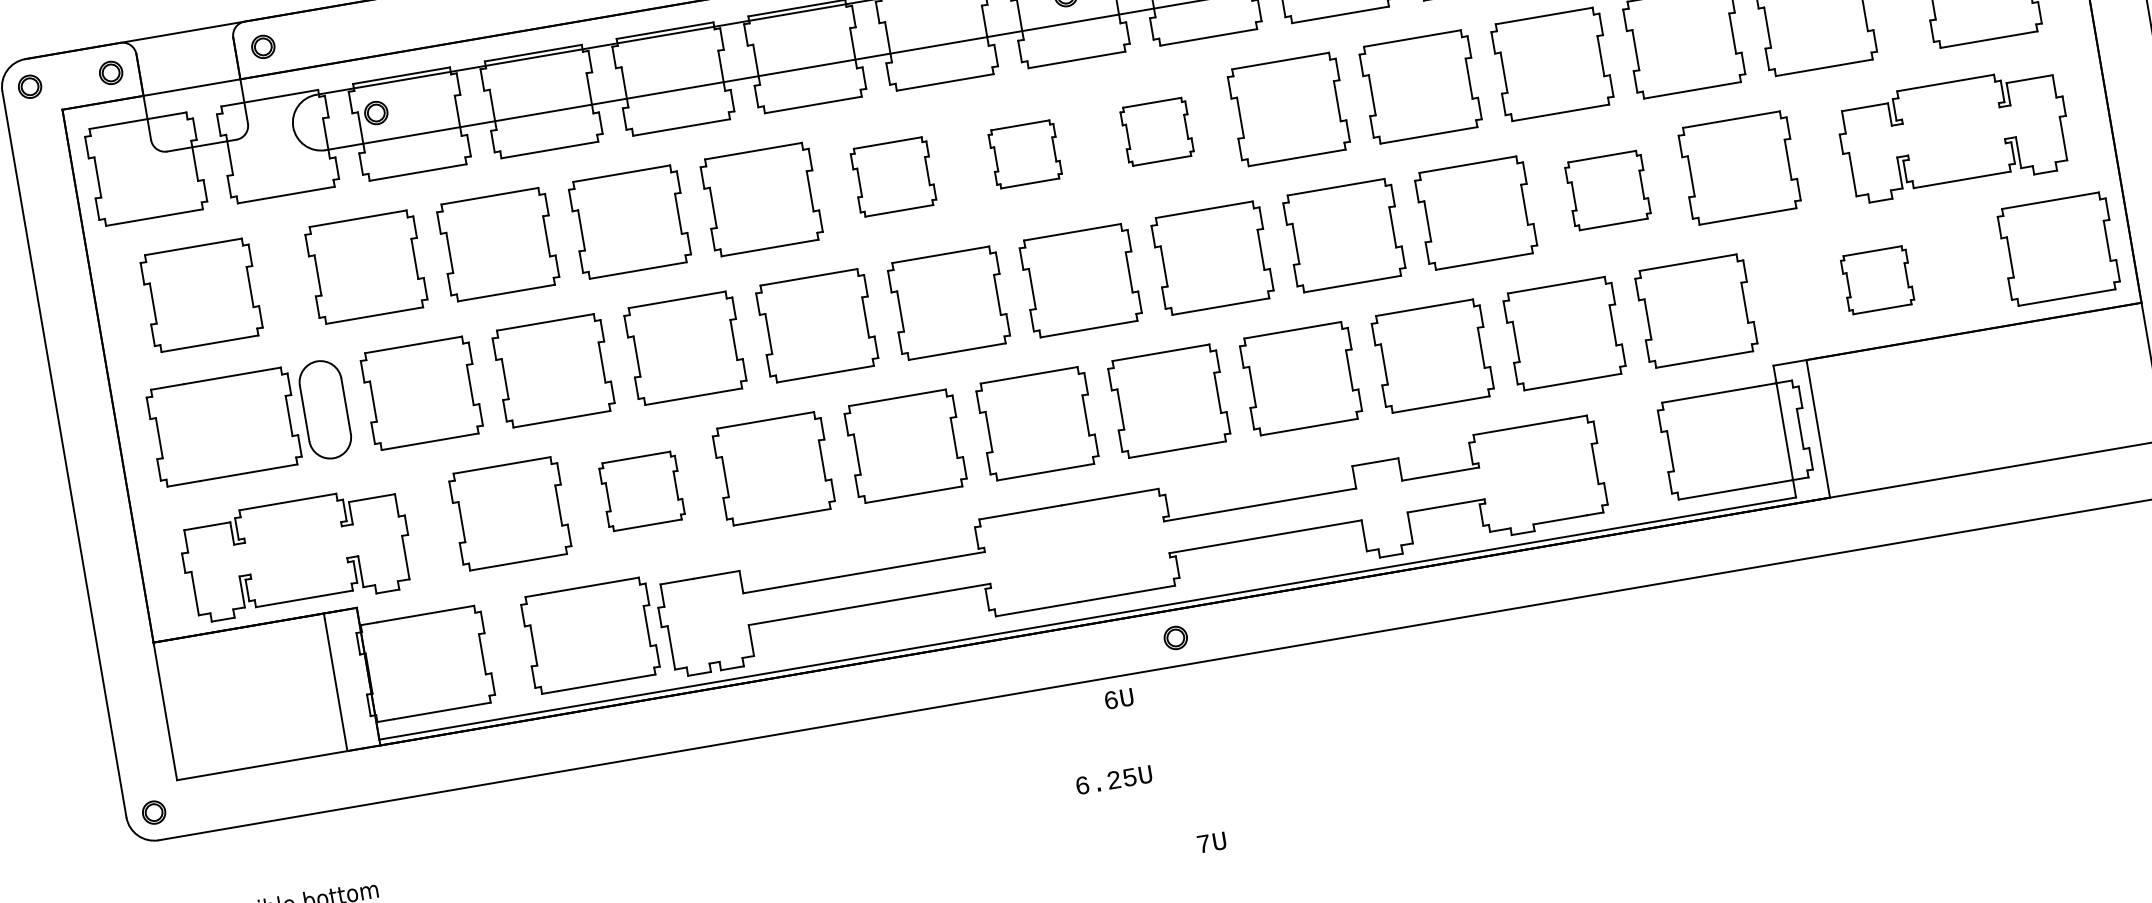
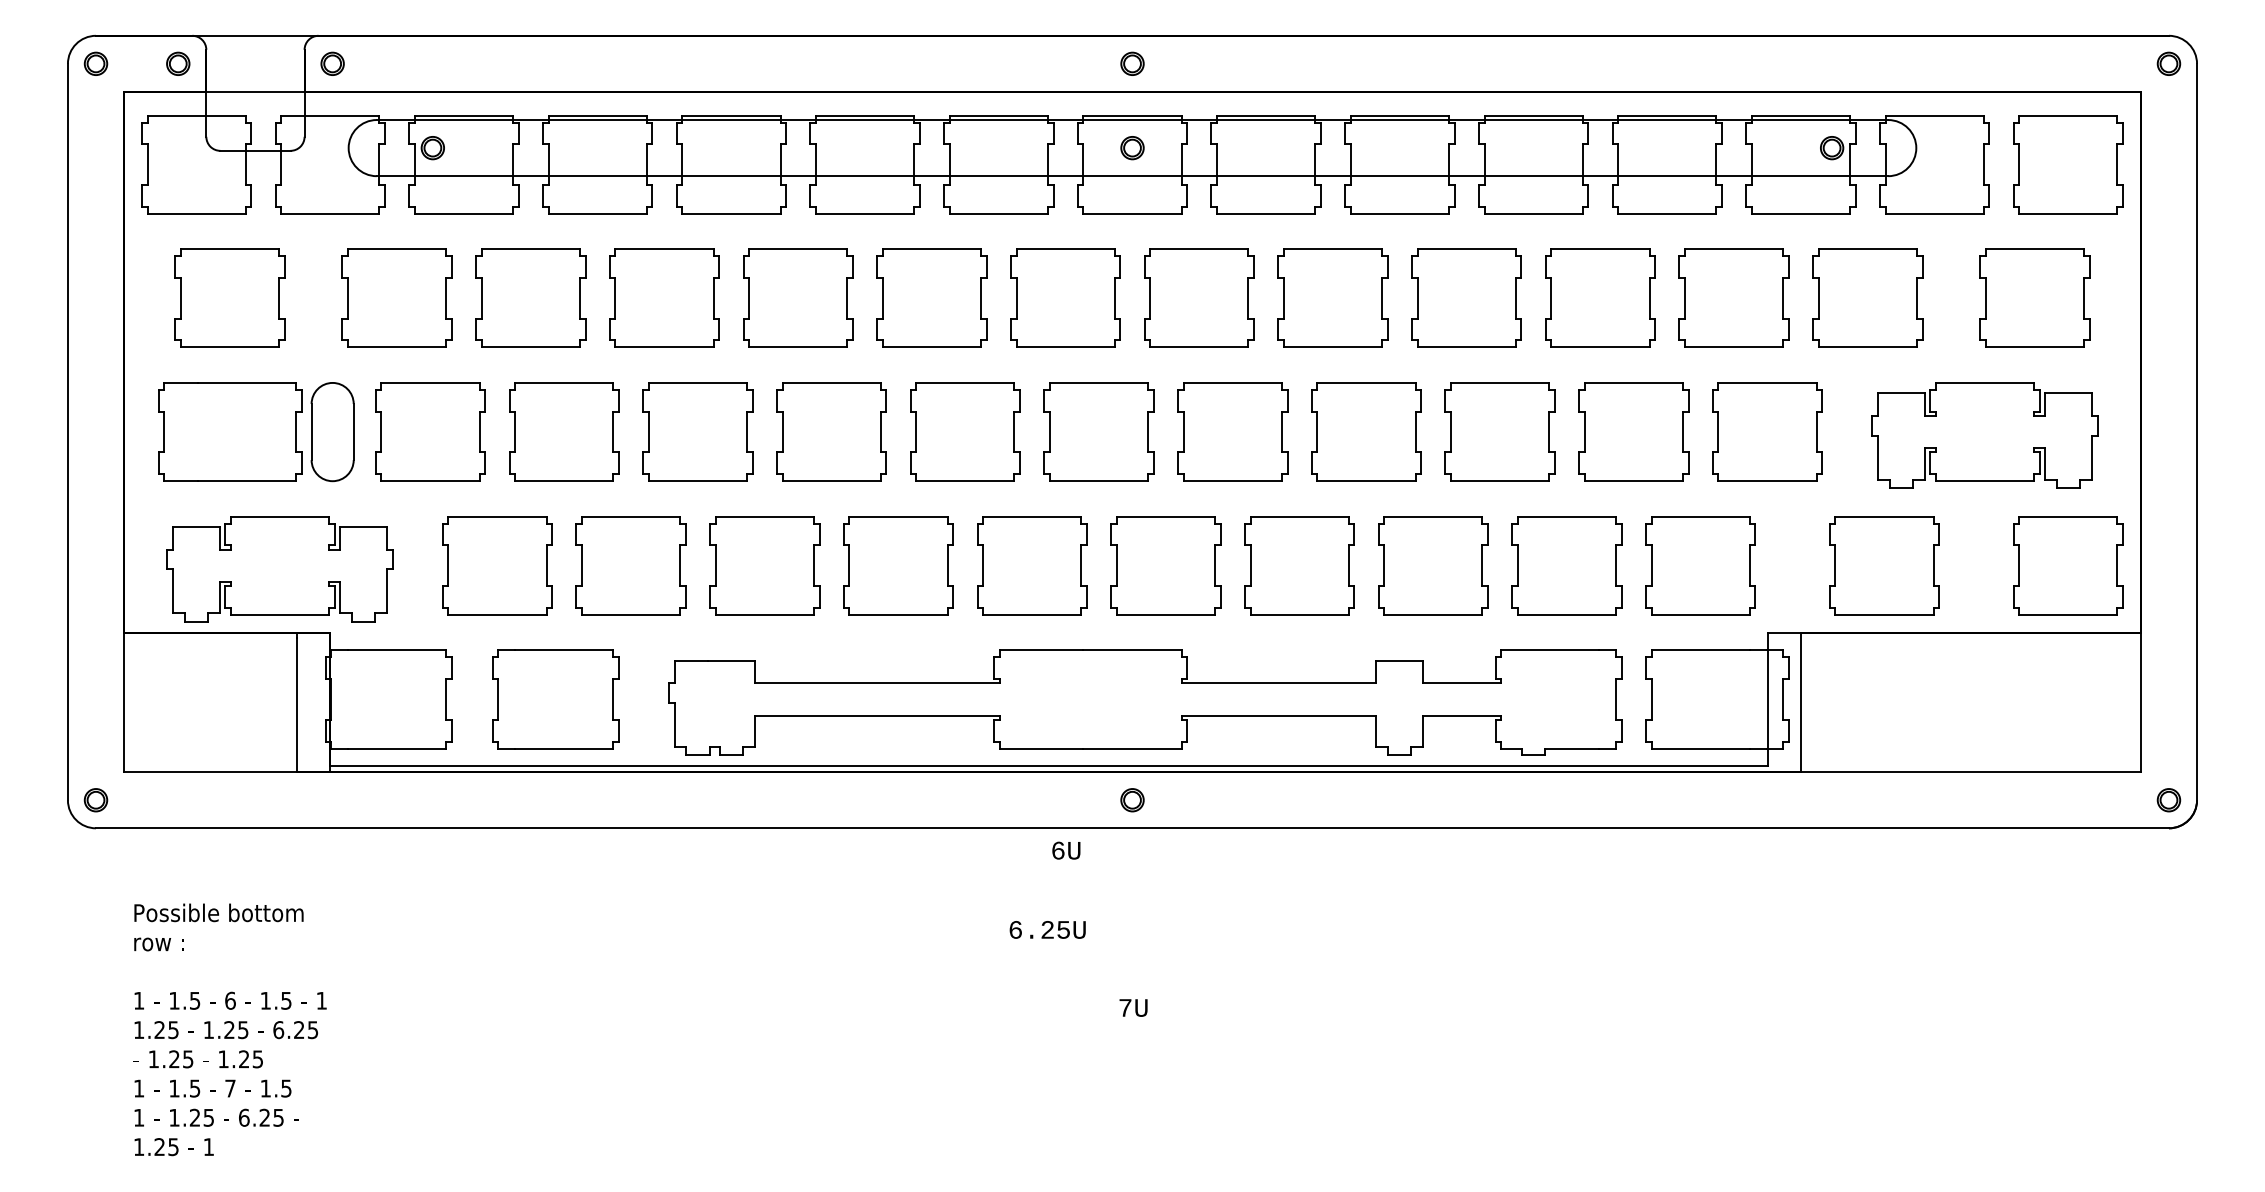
part: (1157, 131) -> (1199, 297), size x1.67
part: (1025, 153) -> (1065, 297), size x1.67
part: (892, 176) -> (931, 297), size x1.43
part: (1607, 190) -> (1633, 431), size x1.43
part: (1877, 279) -> (1884, 565), size x1.67
part: (641, 491) -> (630, 565), size x1.43
part: (1131, 546) -> (1145, 702), moved

